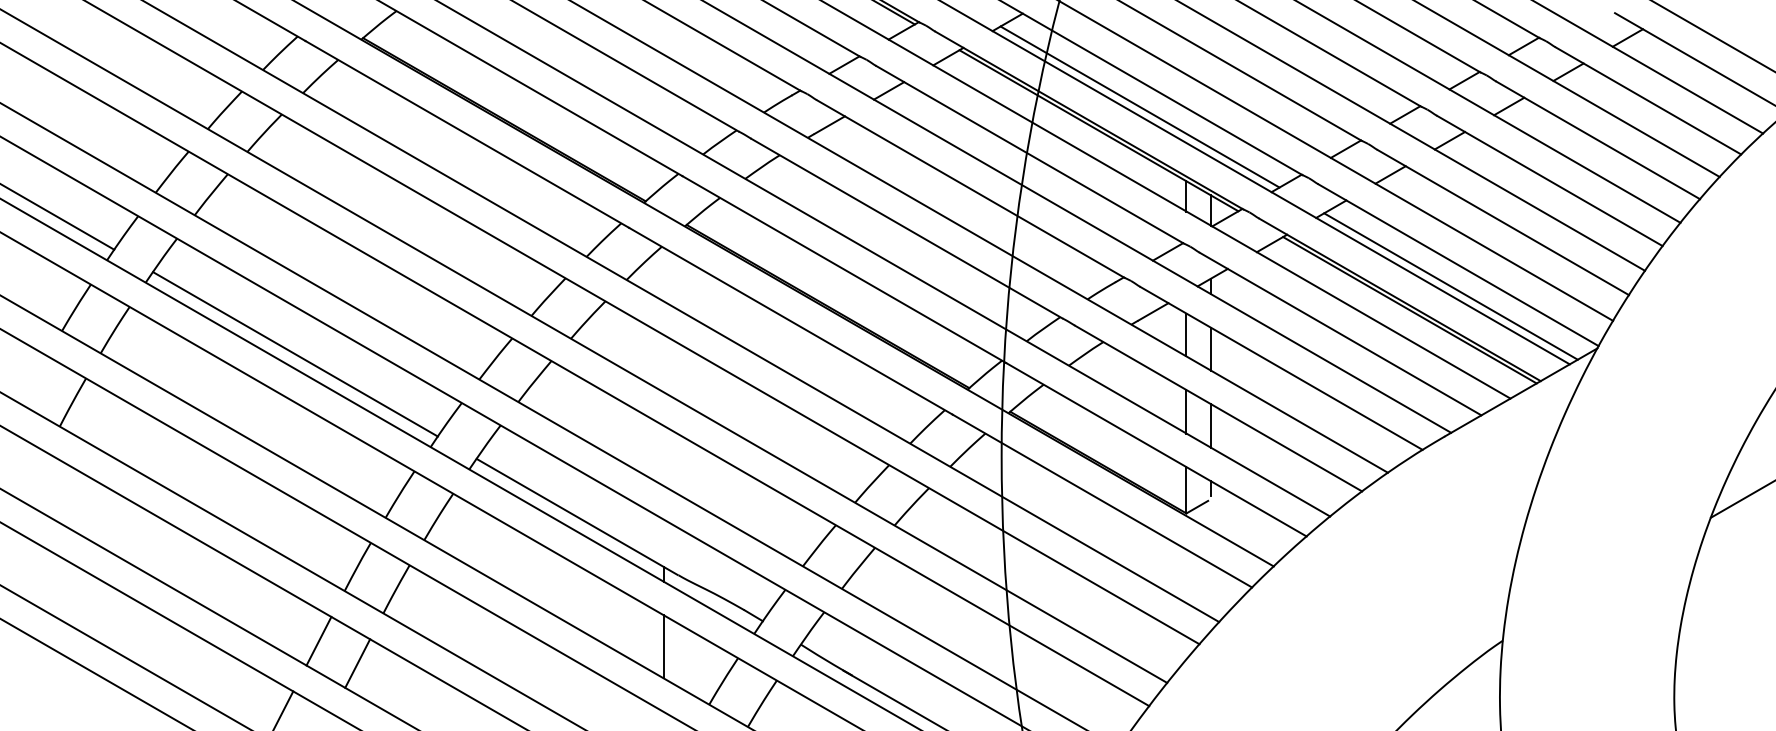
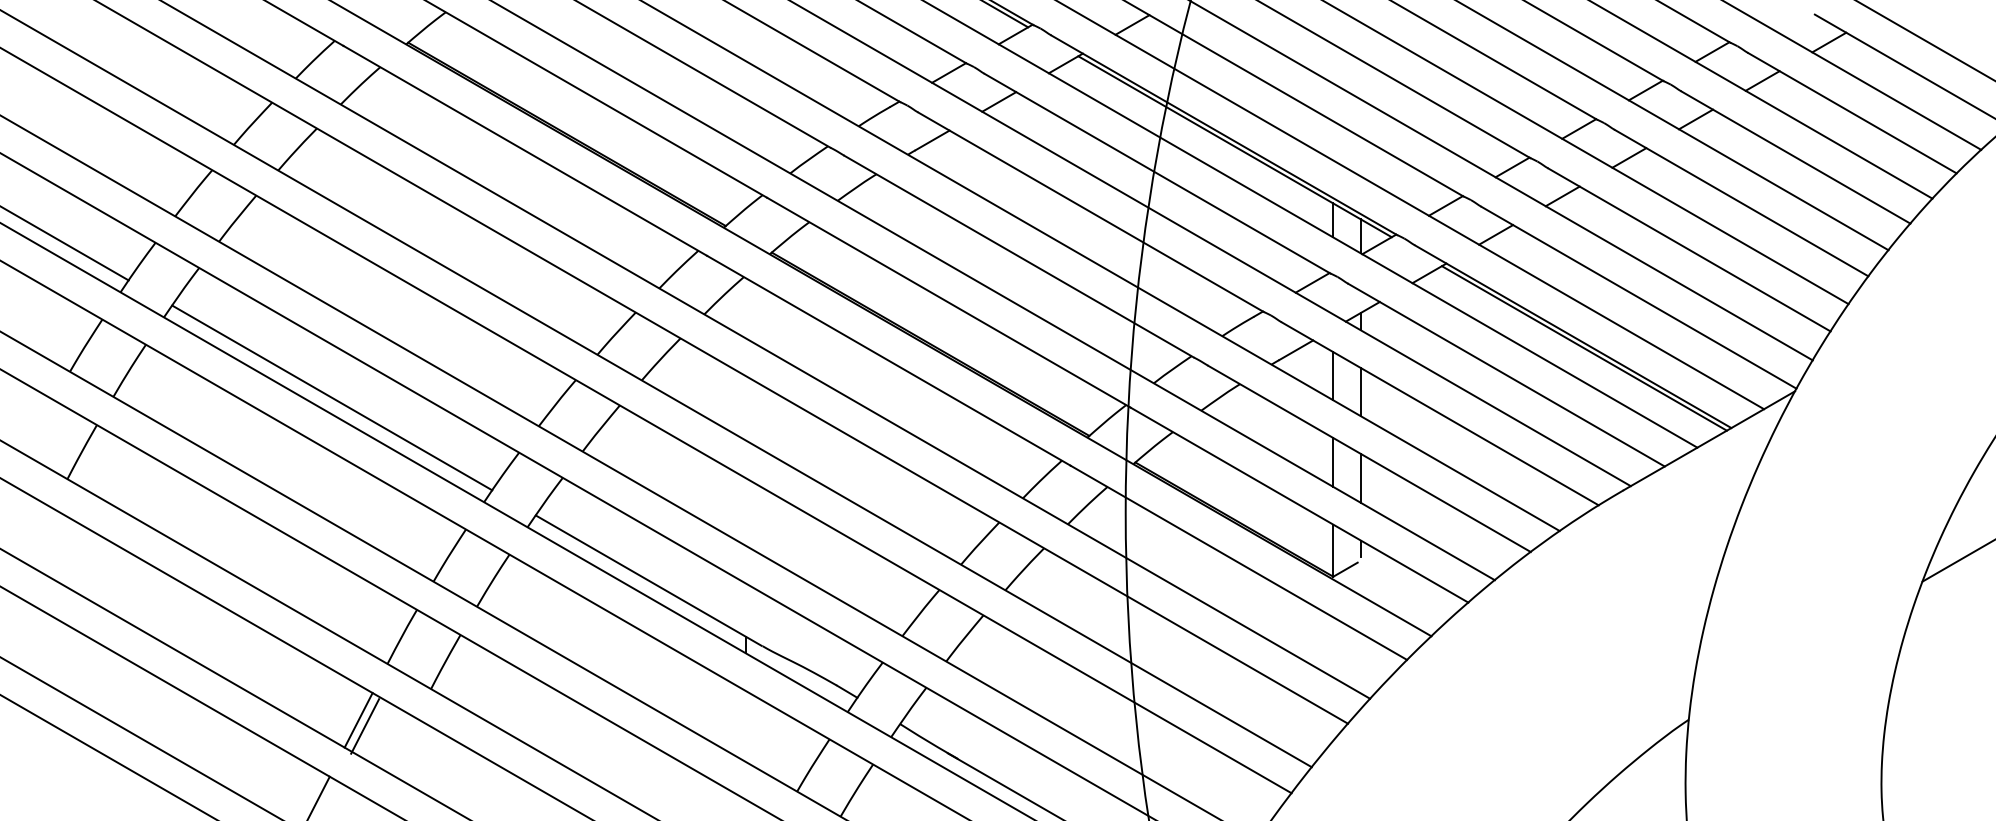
line: (1139, 106) -> (1280, 119), removed
line: (1450, 286) -> (1630, 321), removed
line: (664, 646) -> (746, 726), removed
line: (358, 663) -> (365, 726), moved

